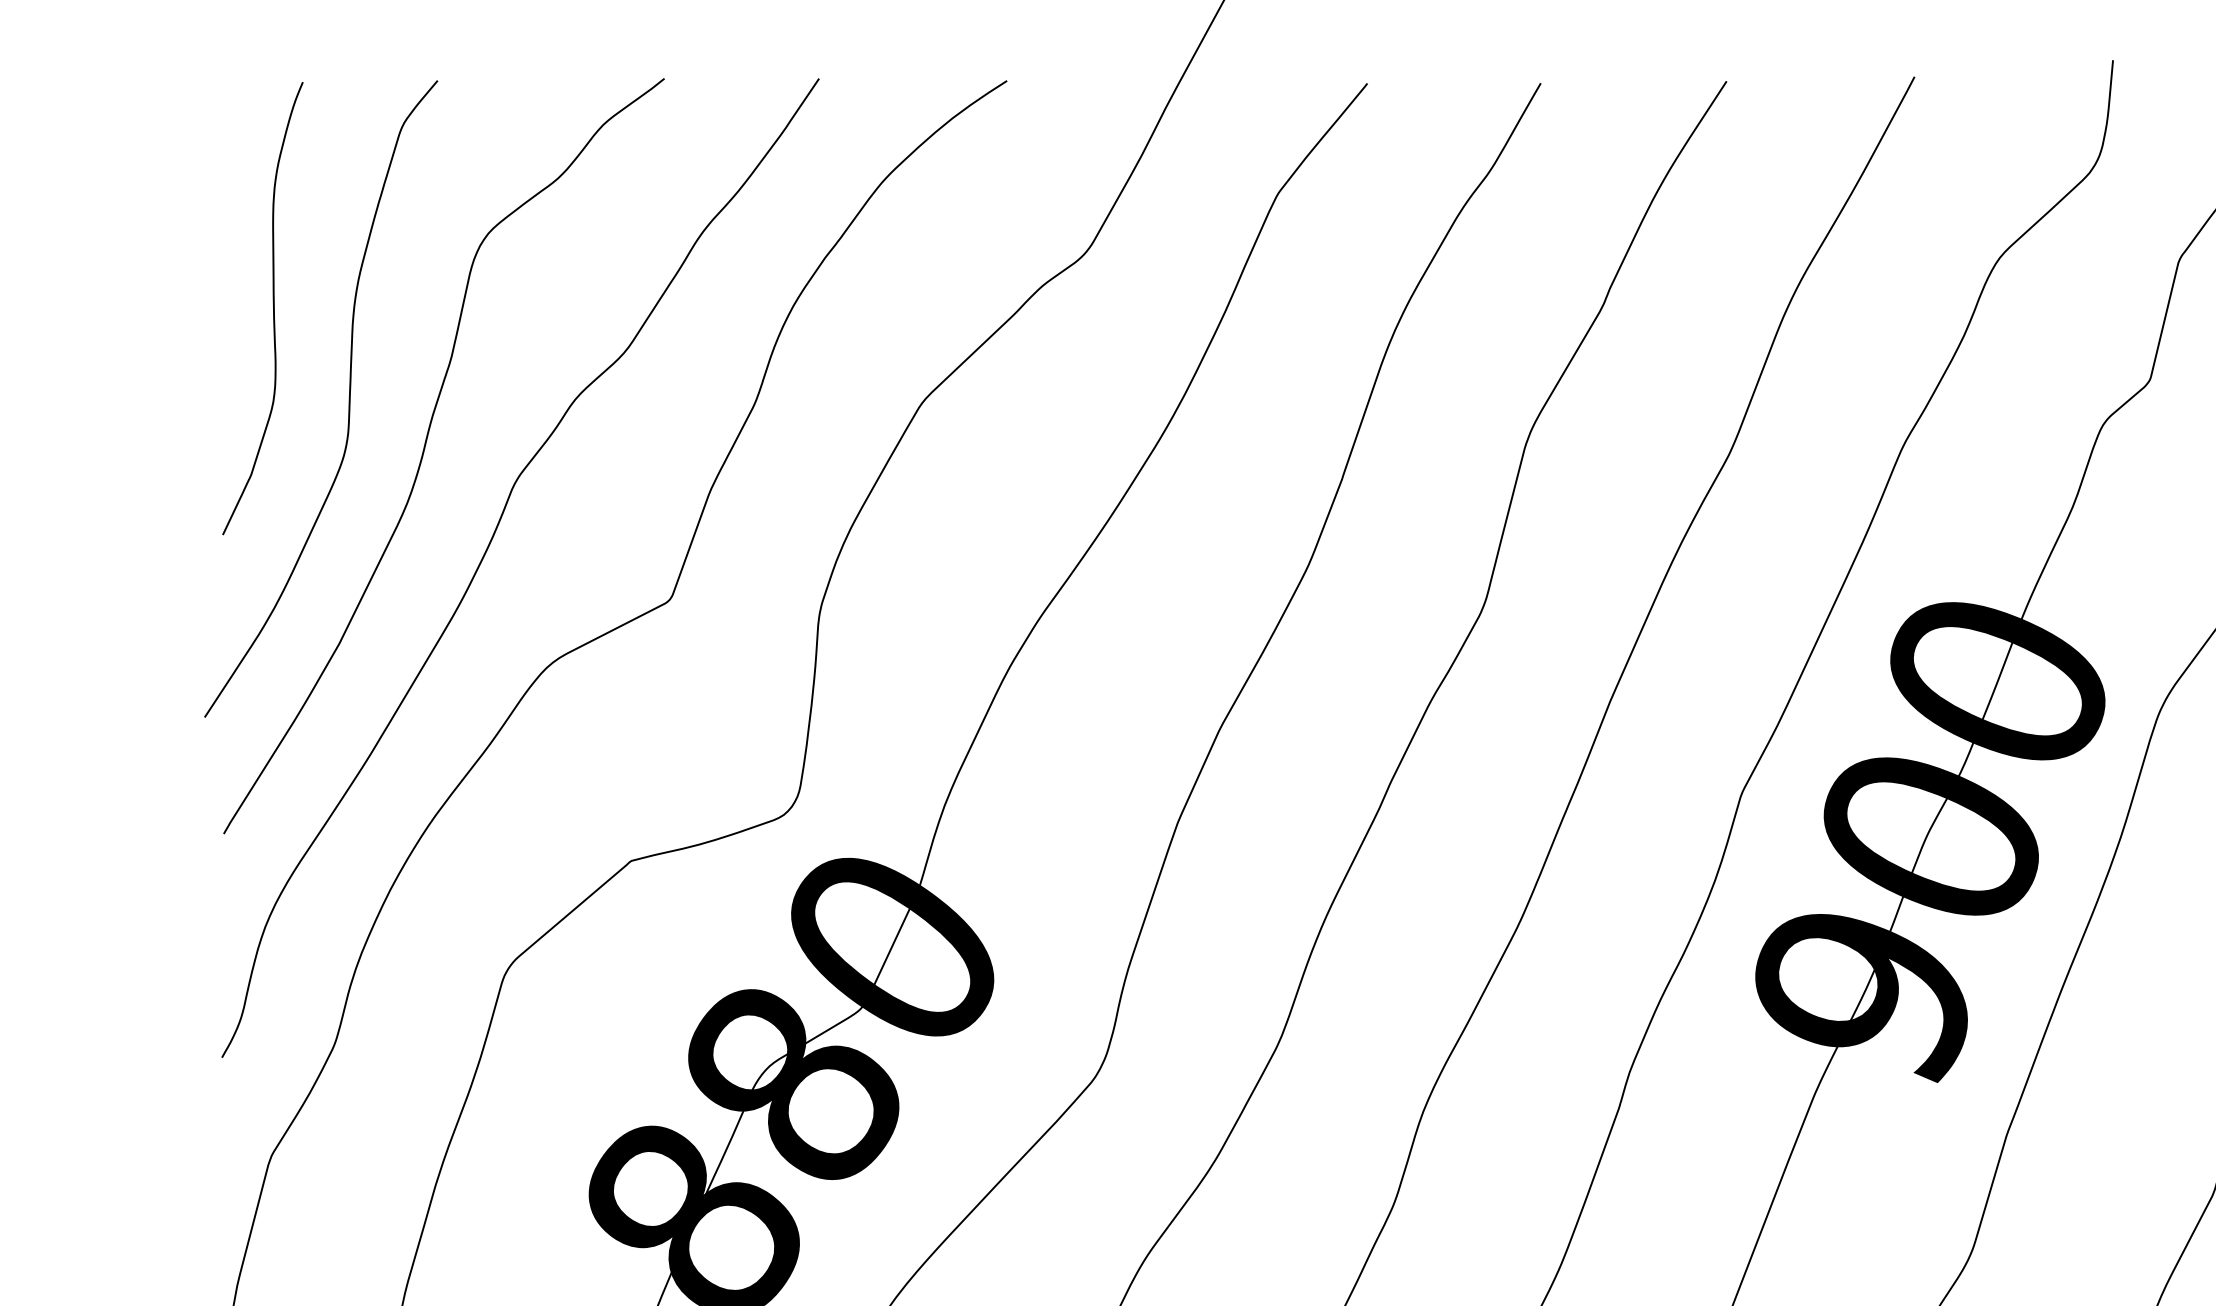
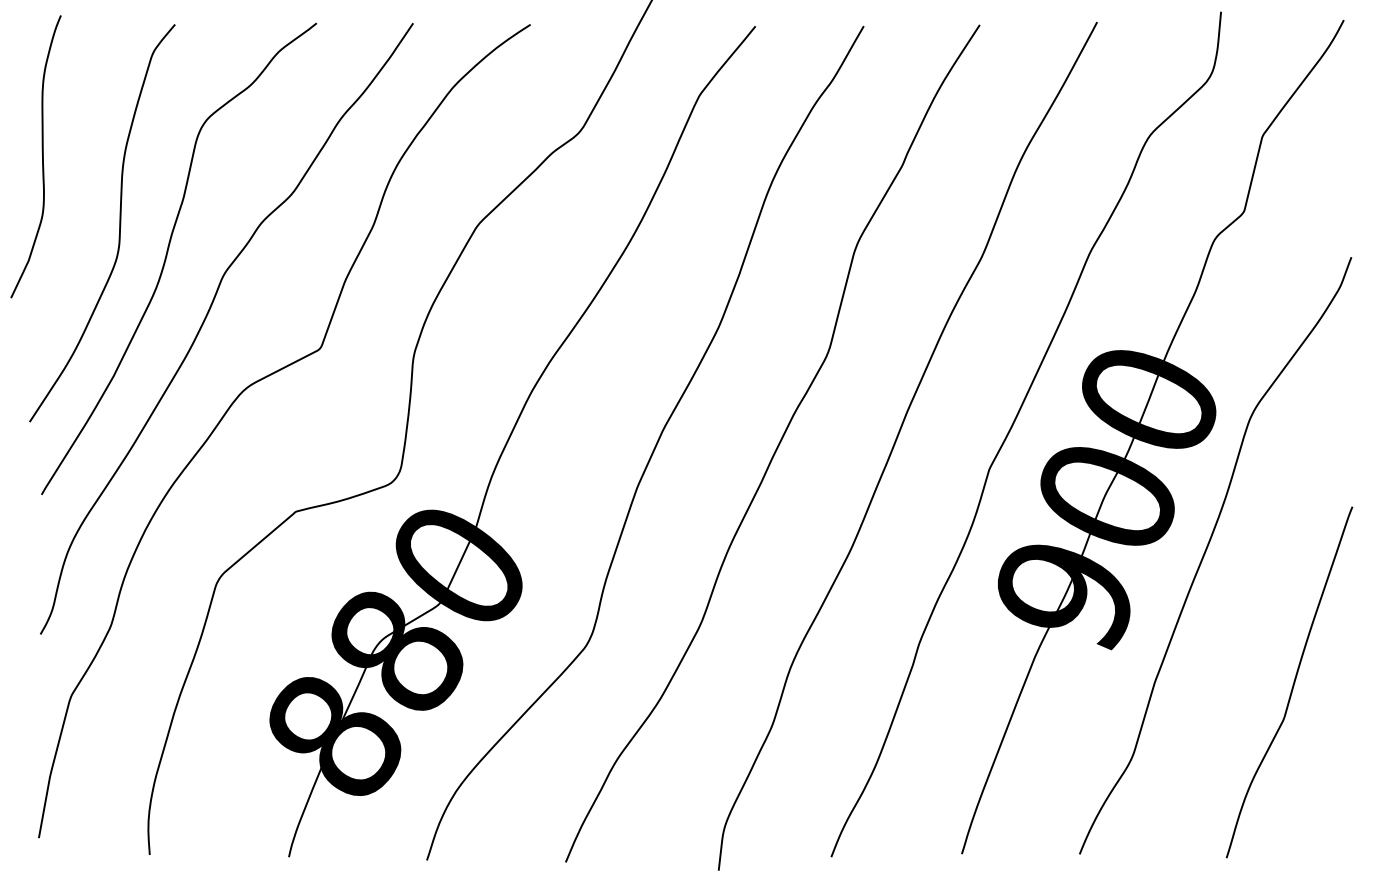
curve: (273, 308) -> (42, 156), moved

